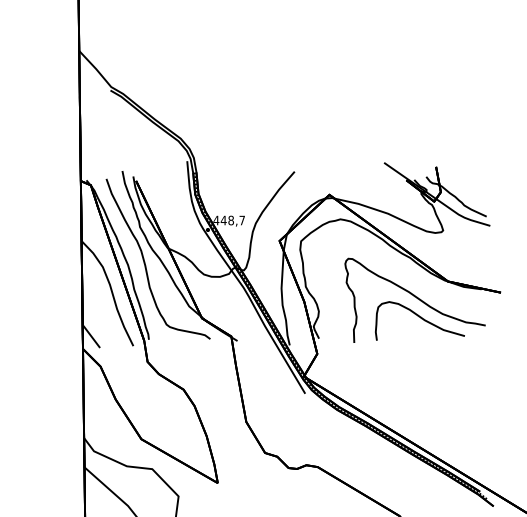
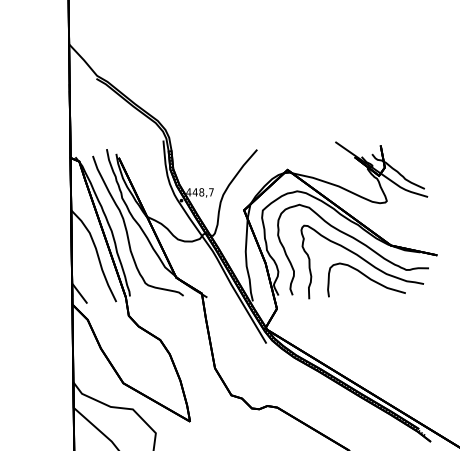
curve: (410, 277) -> (358, 242), added

